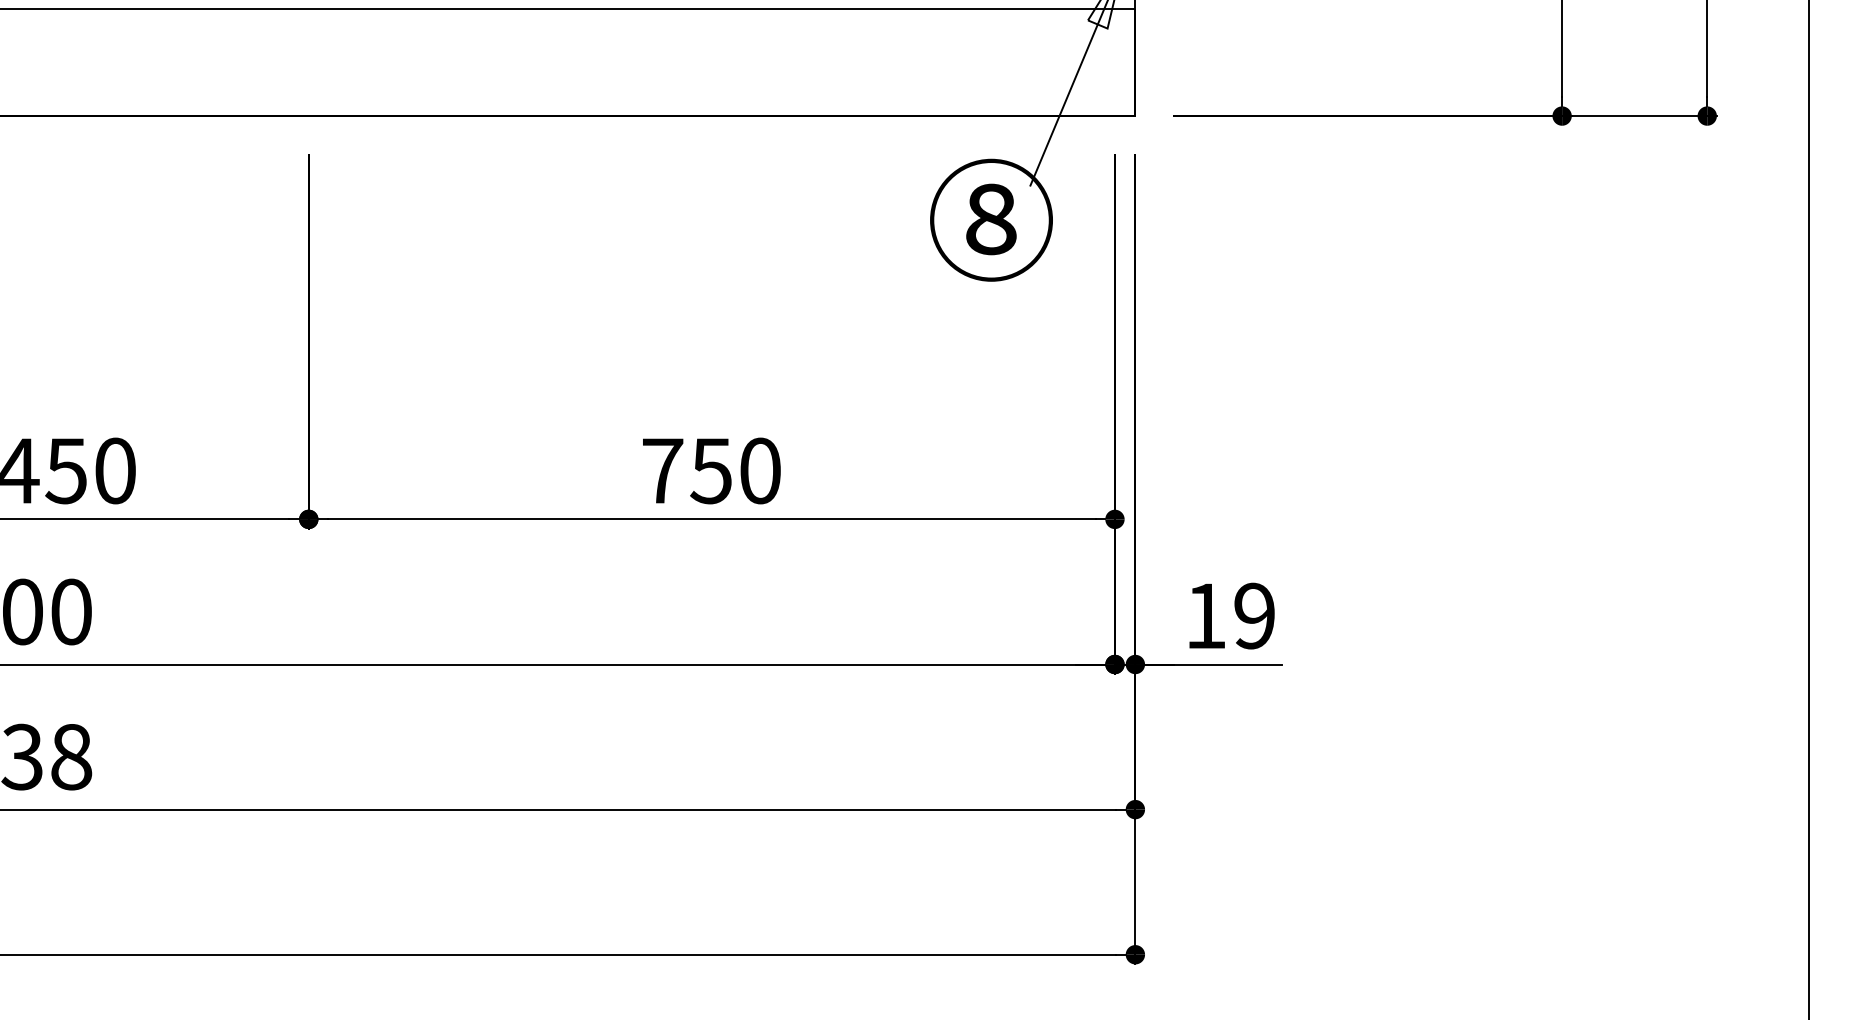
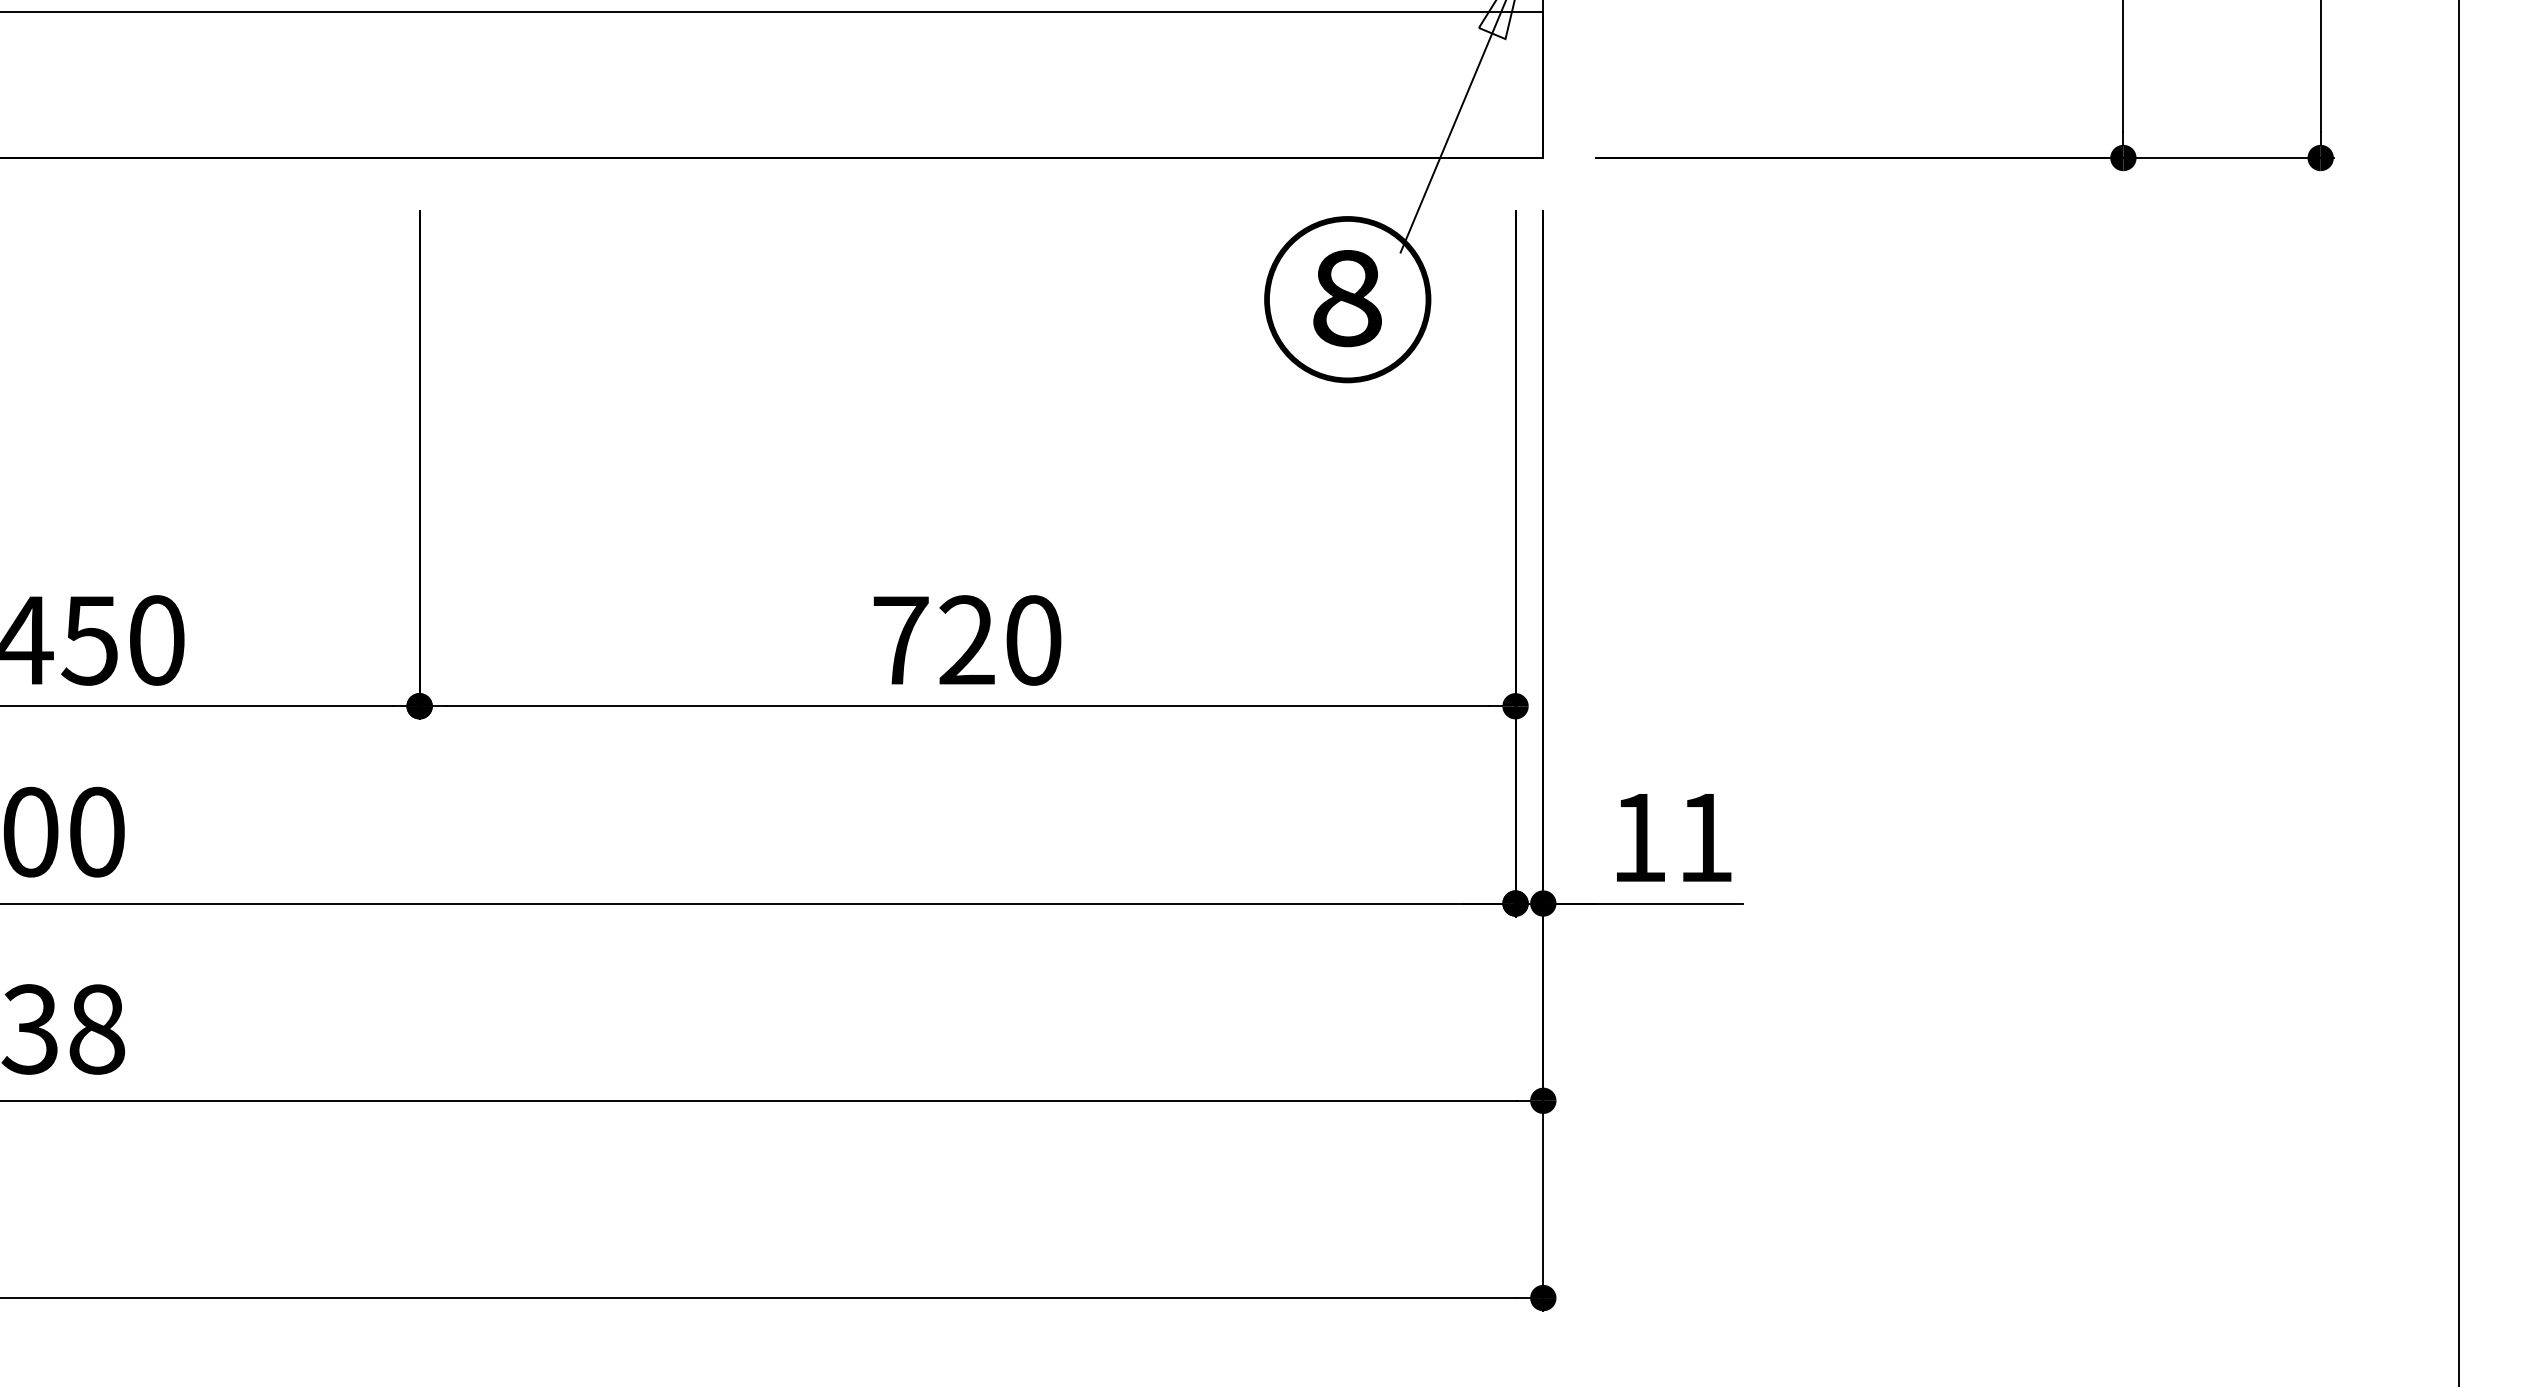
text: (710, 470) -> (965, 639), 750 -> 720
text: (1254, 615) -> (1705, 836), 19 -> 11

